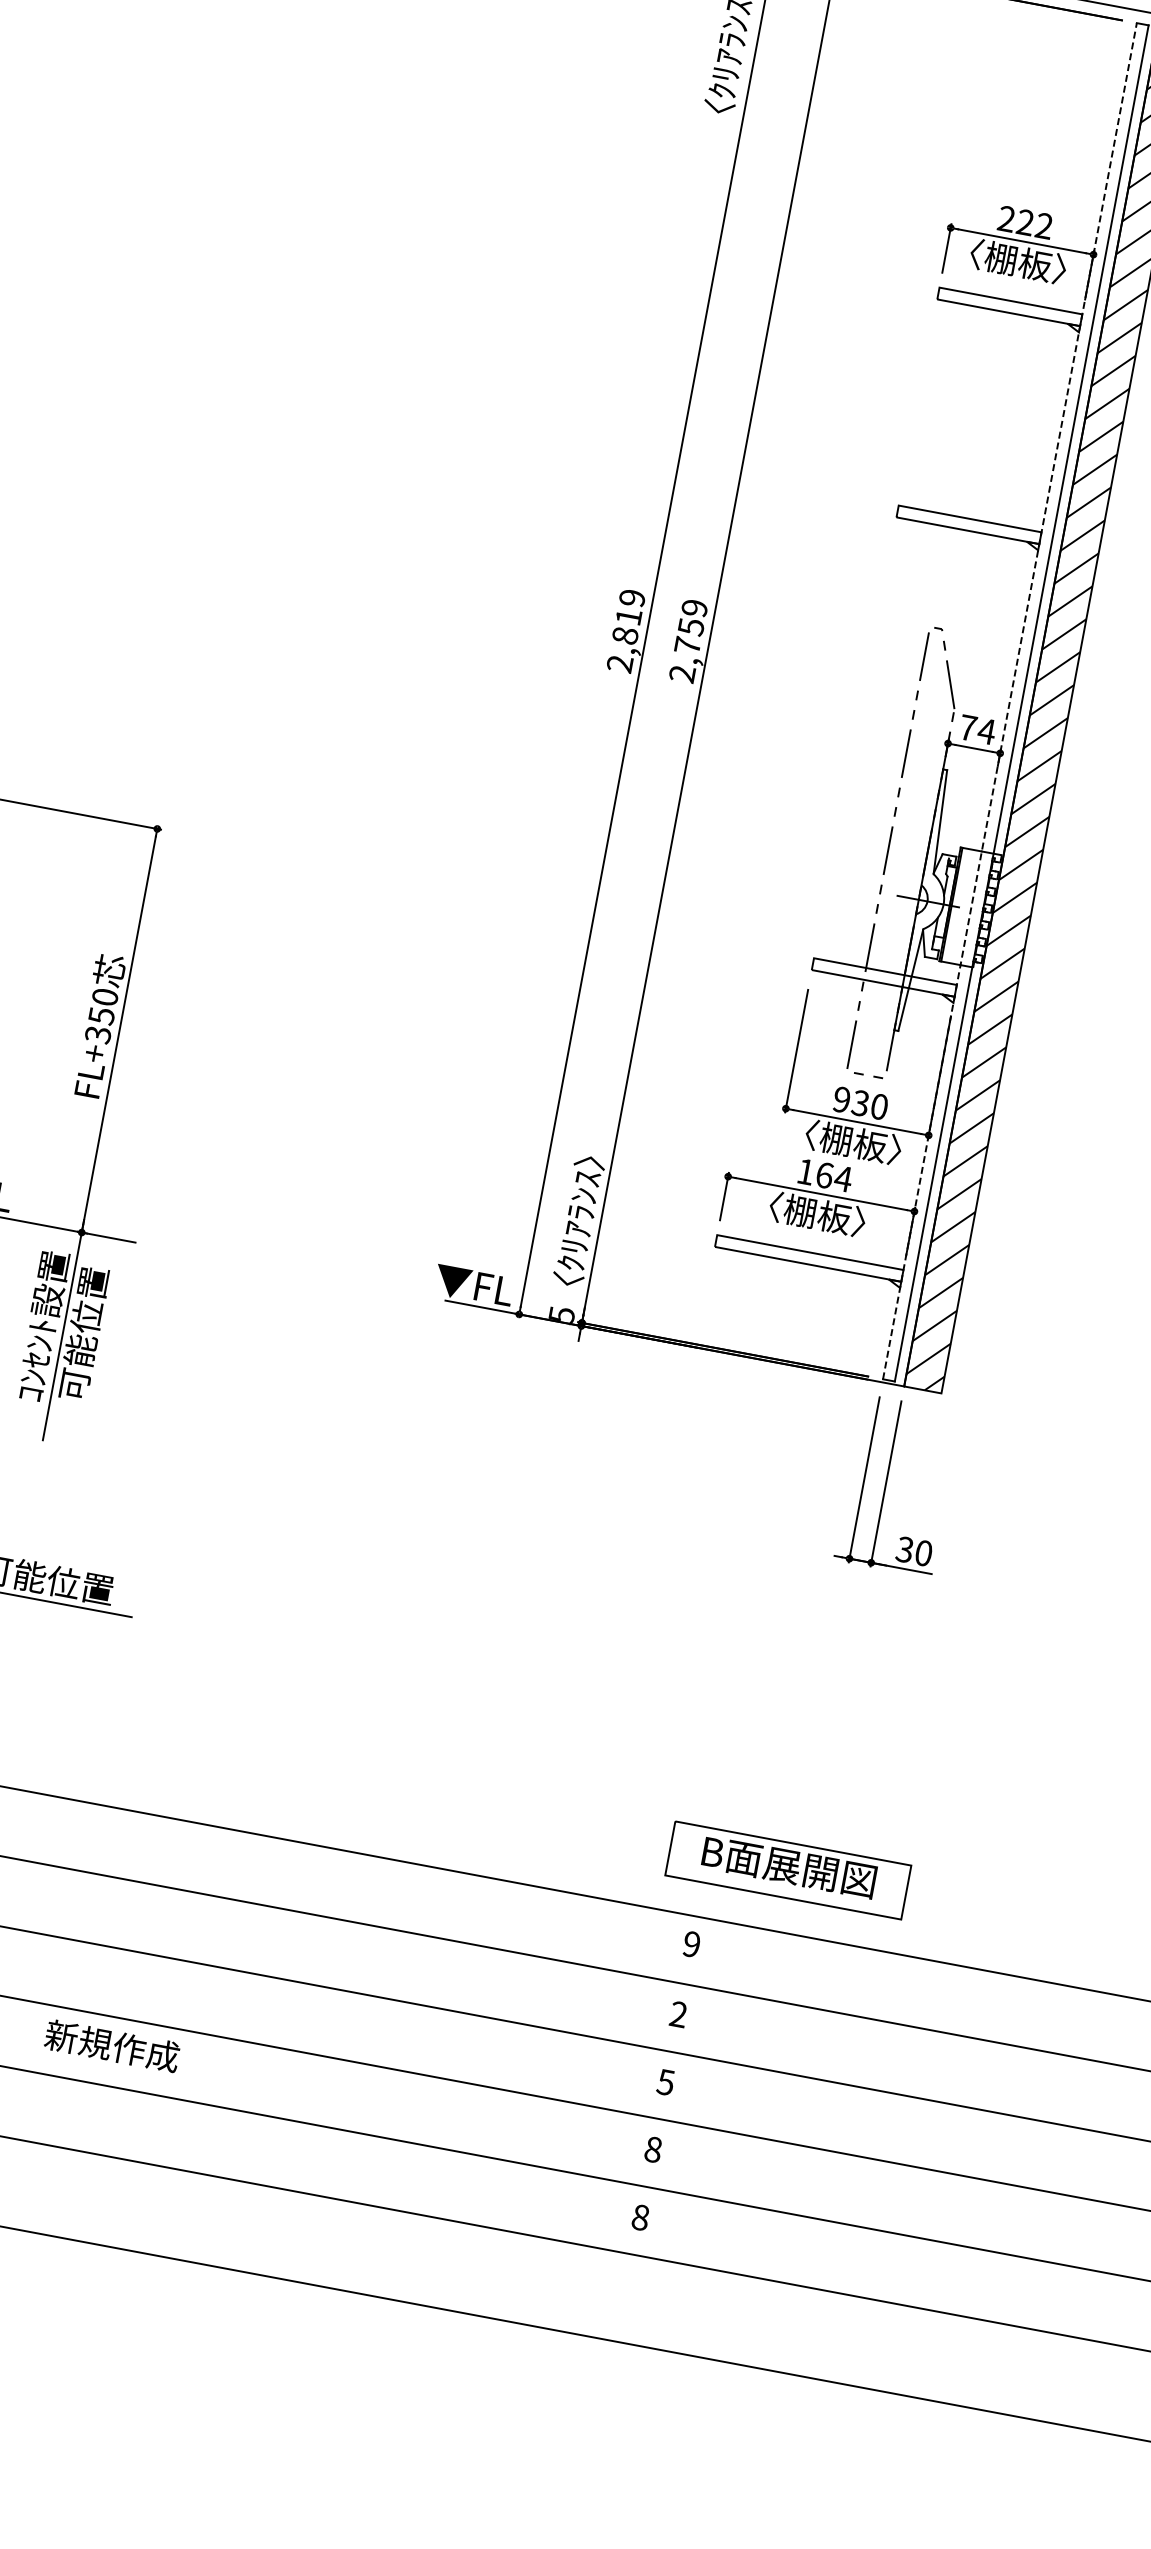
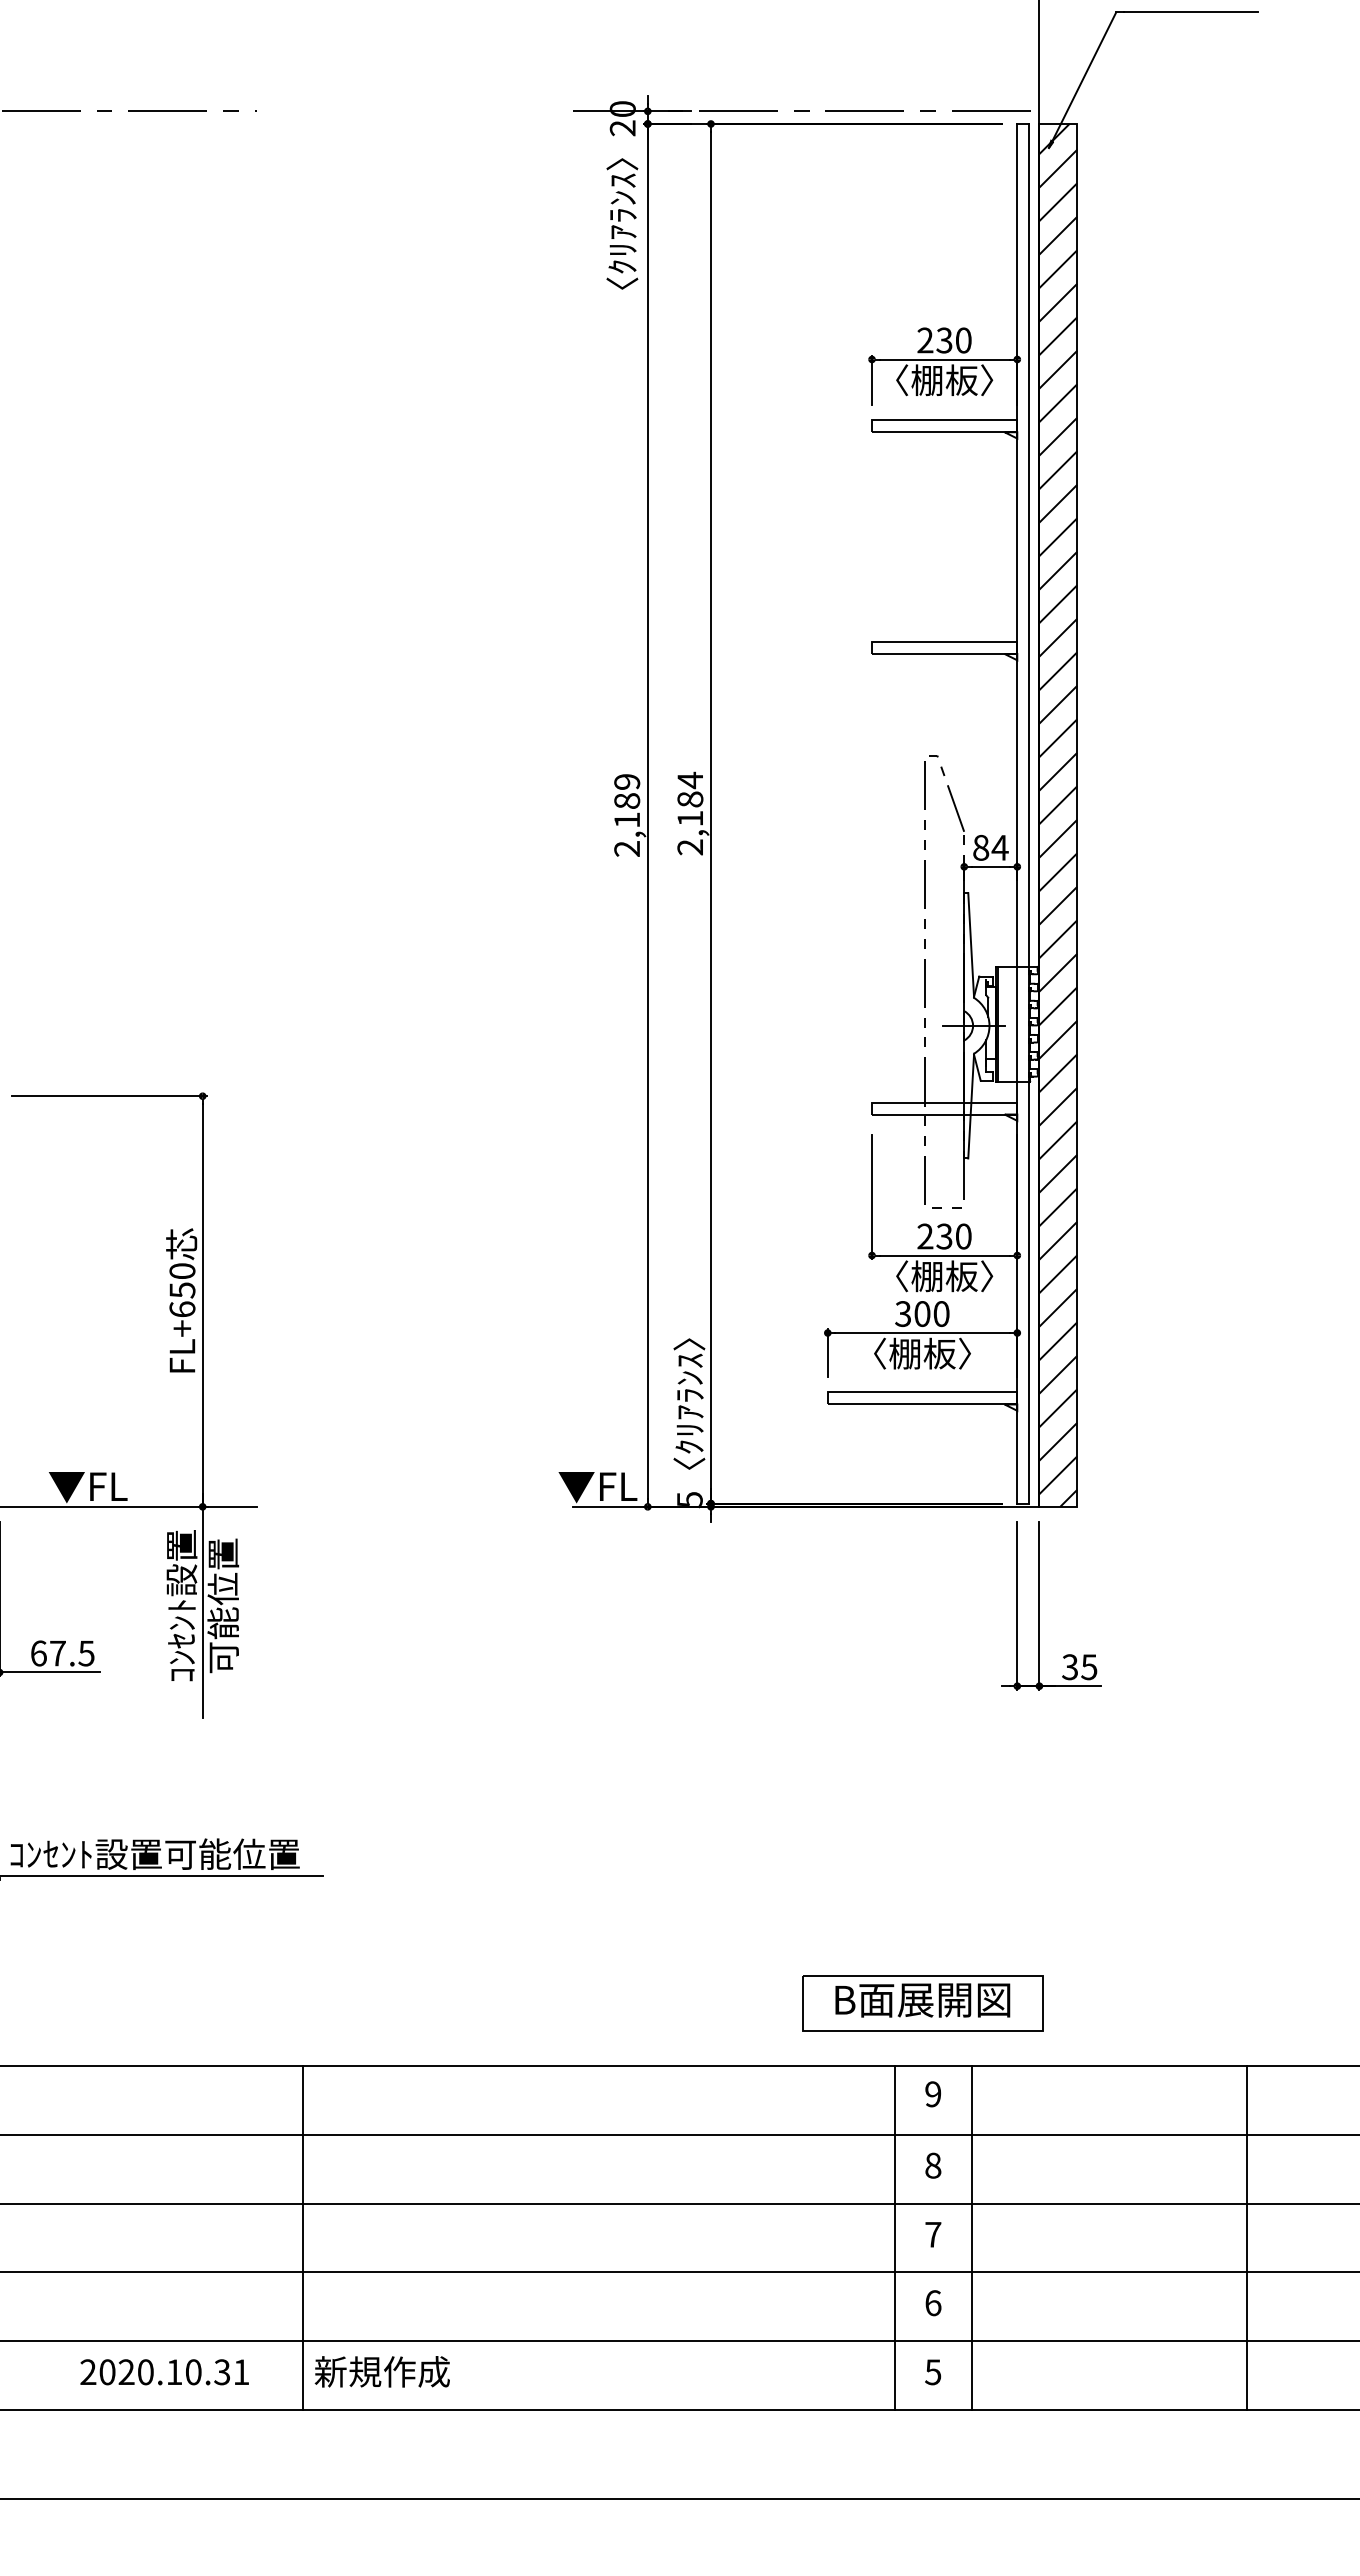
text: (1034, 224) -> (953, 340), 222 -> 230
text: (627, 626) -> (627, 810), 2,819 -> 2,189
text: (691, 626) -> (690, 798), 2,759 -> 2,184
line: (1010, 700) -> (1017, 813), dashed -> solid
text: (968, 727) -> (981, 847), 74 -> 84
text: (98, 1034) -> (182, 1309), FL+350 -> FL+650
text: (841, 1099) -> (925, 1236), 930 -> 230
text: (824, 1175) -> (922, 1314), 164 -> 300
text: (923, 1553) -> (1089, 1667), 30 -> 35
part: (788, 1870) -> (922, 2003), moved
line: (45, 1970) -> (302, 2238), added
text: (678, 2014) -> (933, 2165), 2 -> 8
text: (111, 2045) -> (381, 2371), moved
line: (628, 2079) -> (895, 2238), added
text: (666, 2082) -> (933, 2234), 5 -> 7
line: (702, 2093) -> (971, 2238), added
line: (974, 2143) -> (1247, 2238), added
text: (653, 2150) -> (933, 2303), 8 -> 6
text: (640, 2217) -> (933, 2372), 8 -> 5

